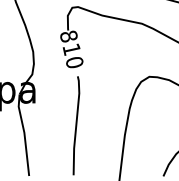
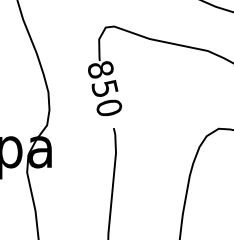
text: (71, 49) -> (104, 88), 810 -> 850

